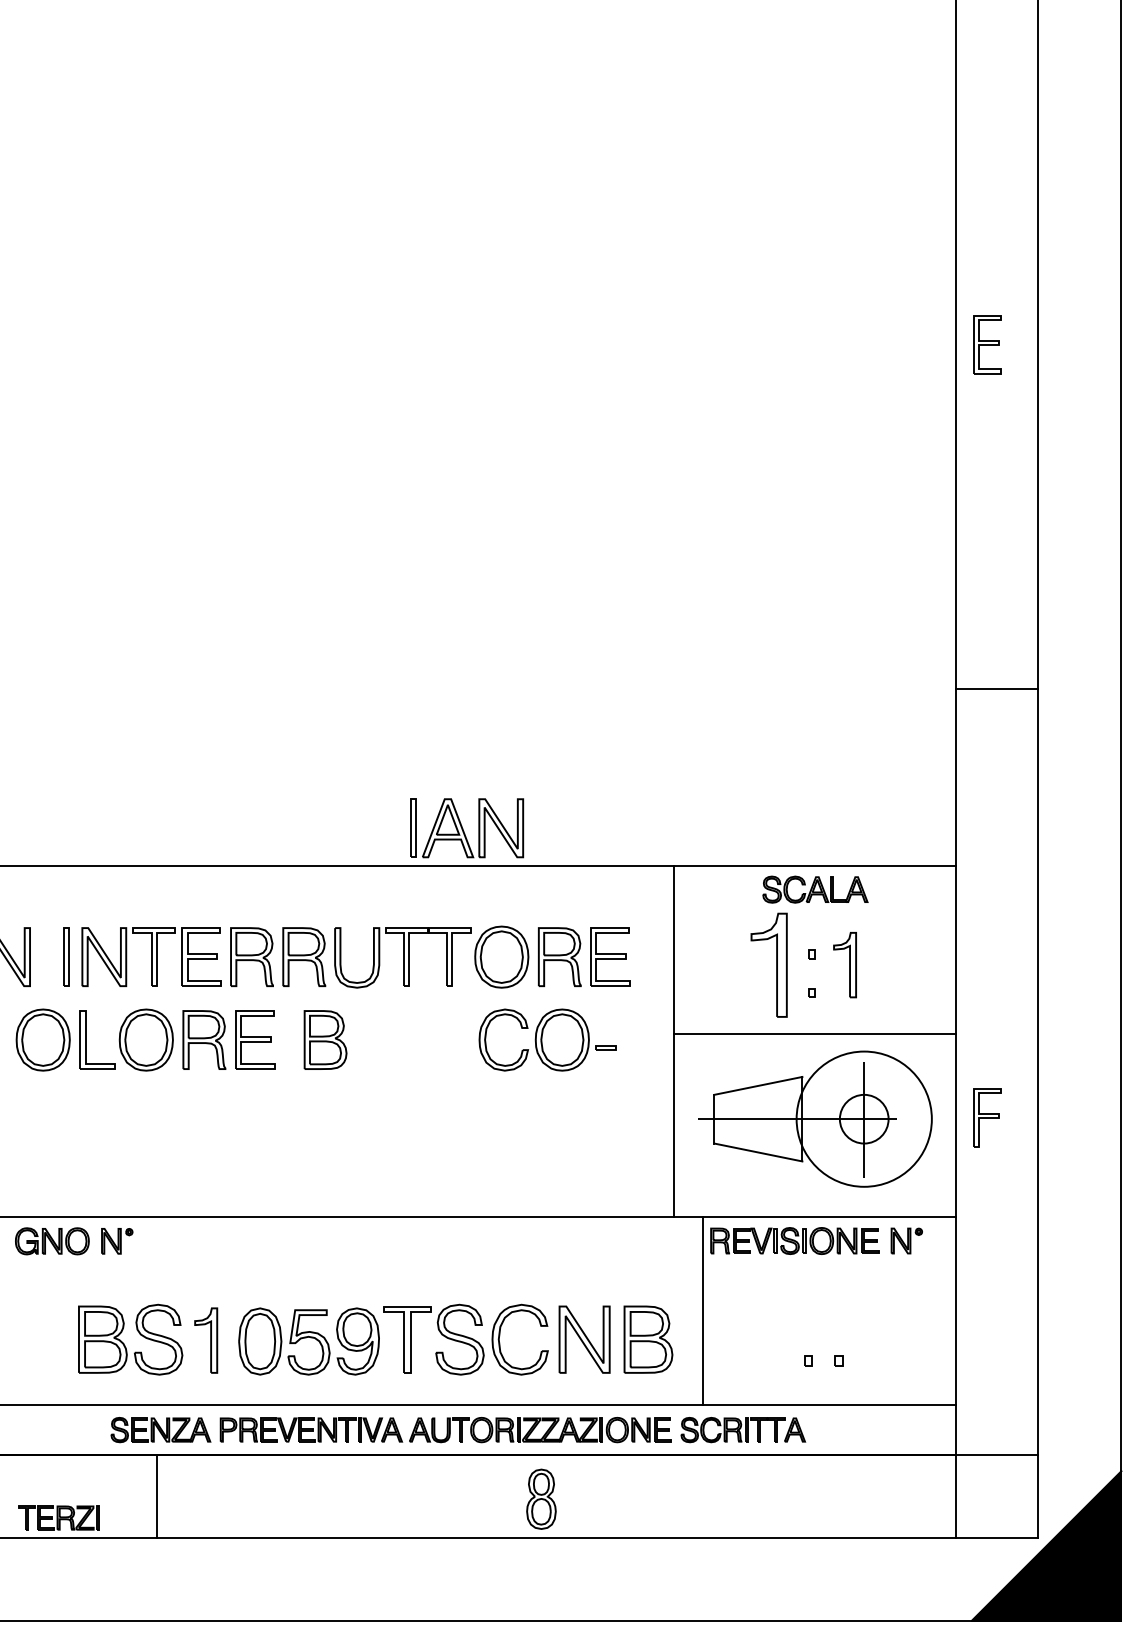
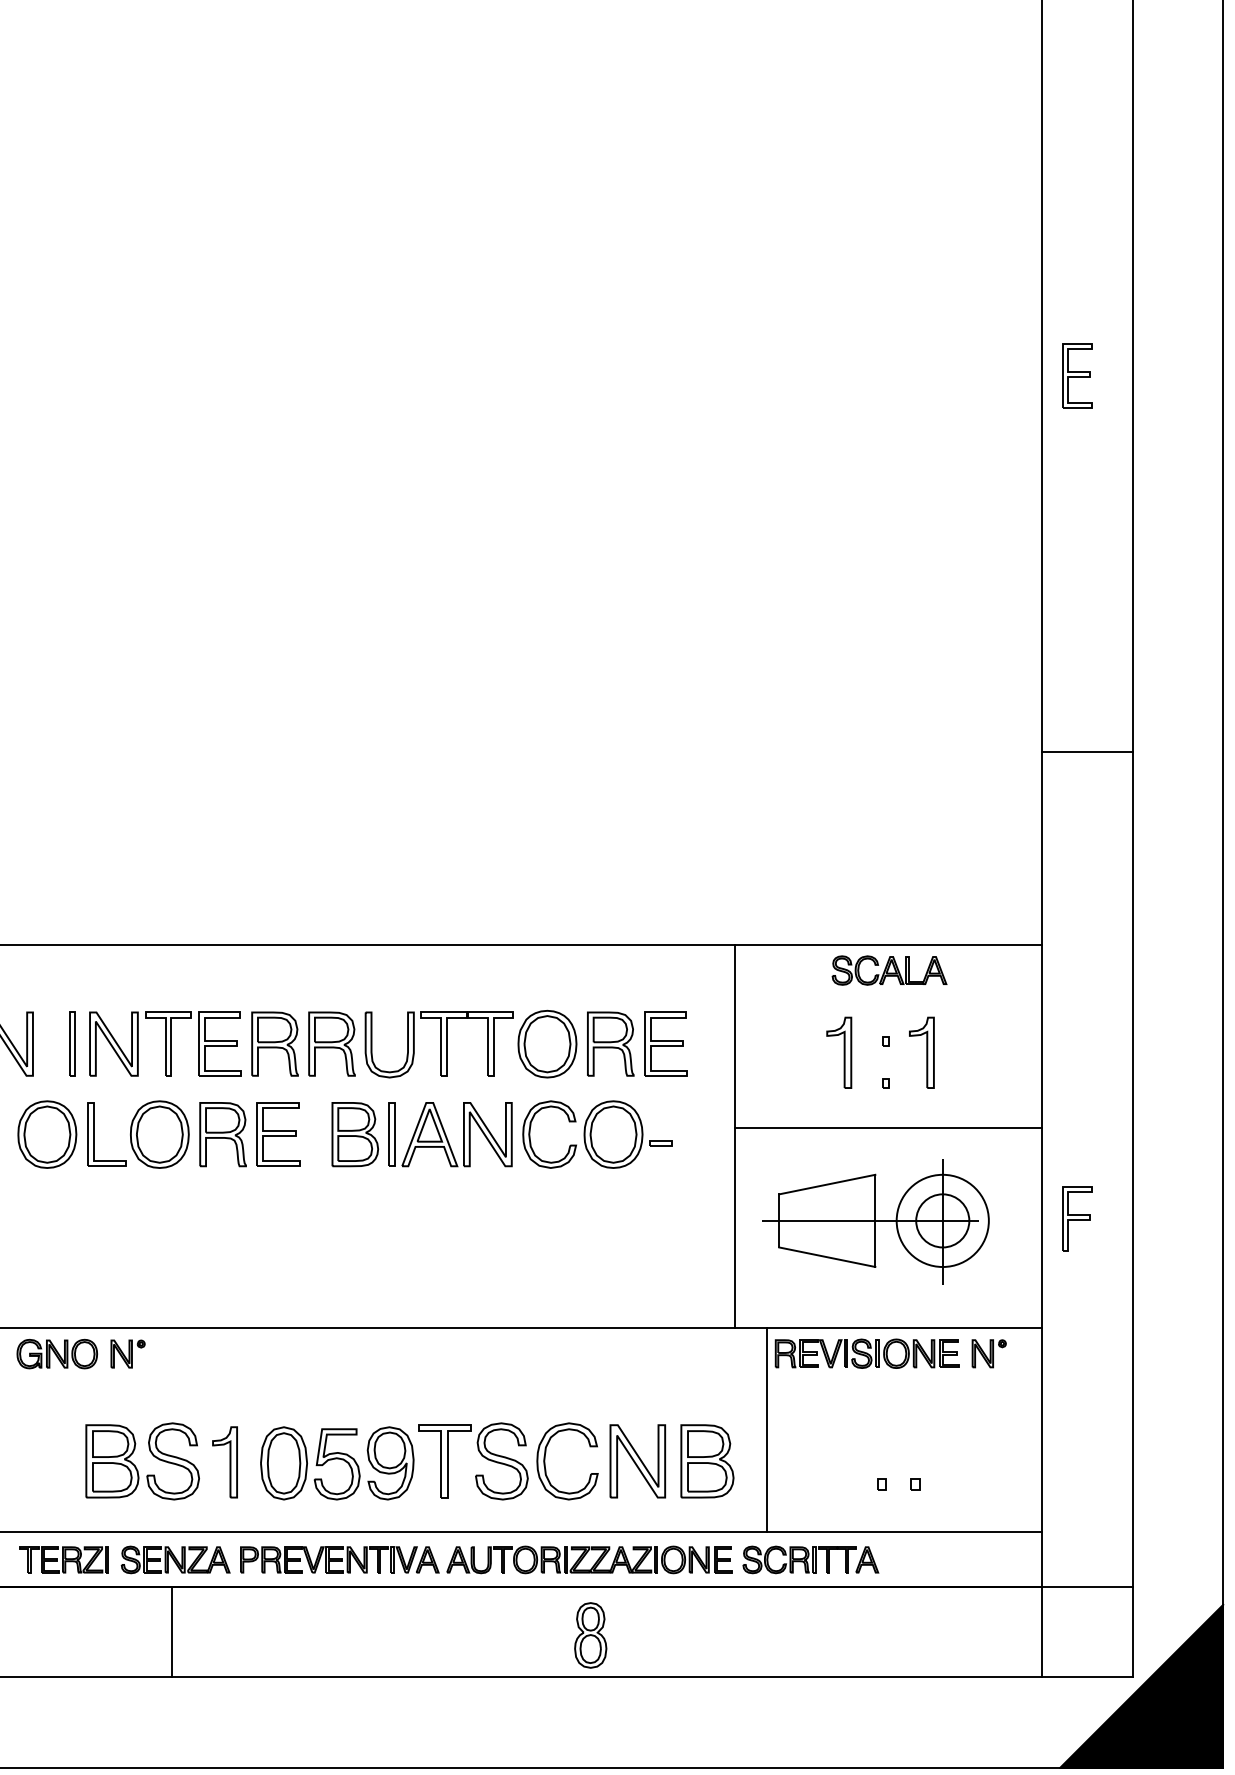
part: (466, 828) -> (450, 1134), moved
part: (769, 964) -> (839, 1052), size x0.62
circle: (863, 1118) -> (942, 1220), size x0.62
part: (58, 1517) -> (63, 1559), moved

